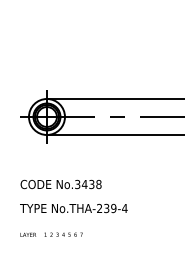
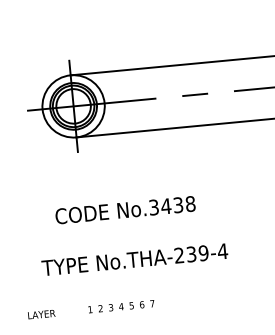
text: (60, 184) -> (124, 210), moved
text: (27, 234) -> (40, 313), moved

